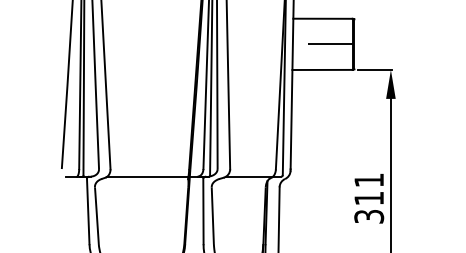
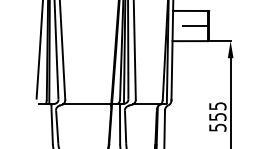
text: (368, 197) -> (217, 116), 311 -> 555

